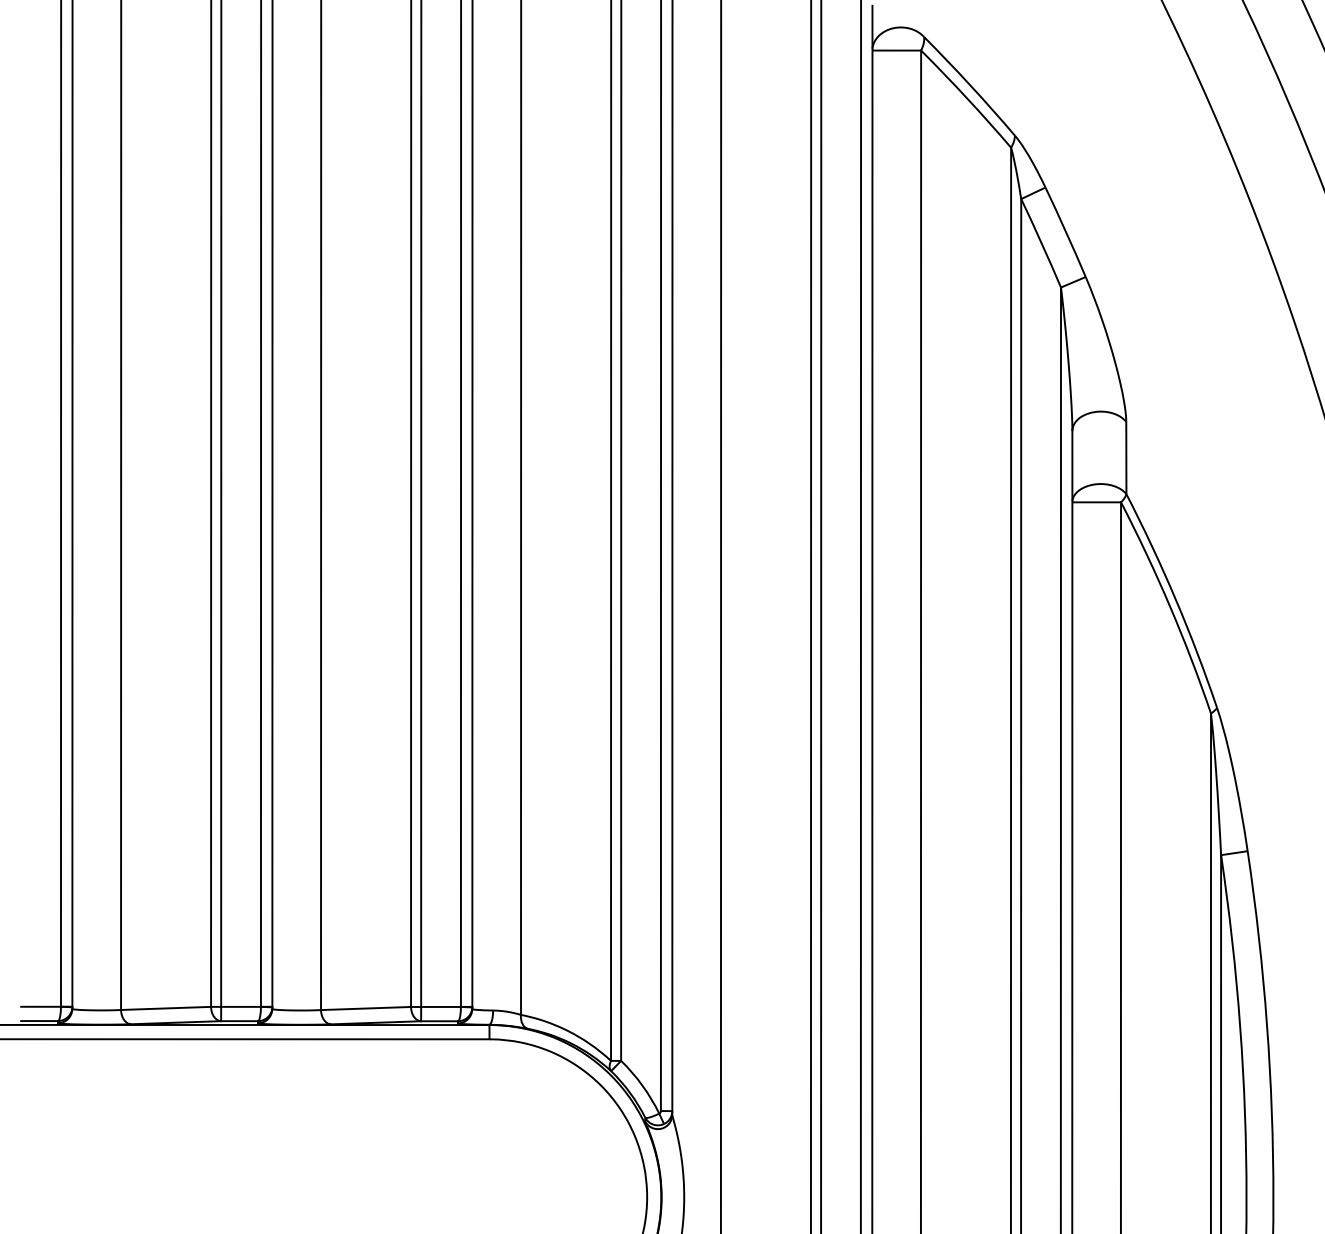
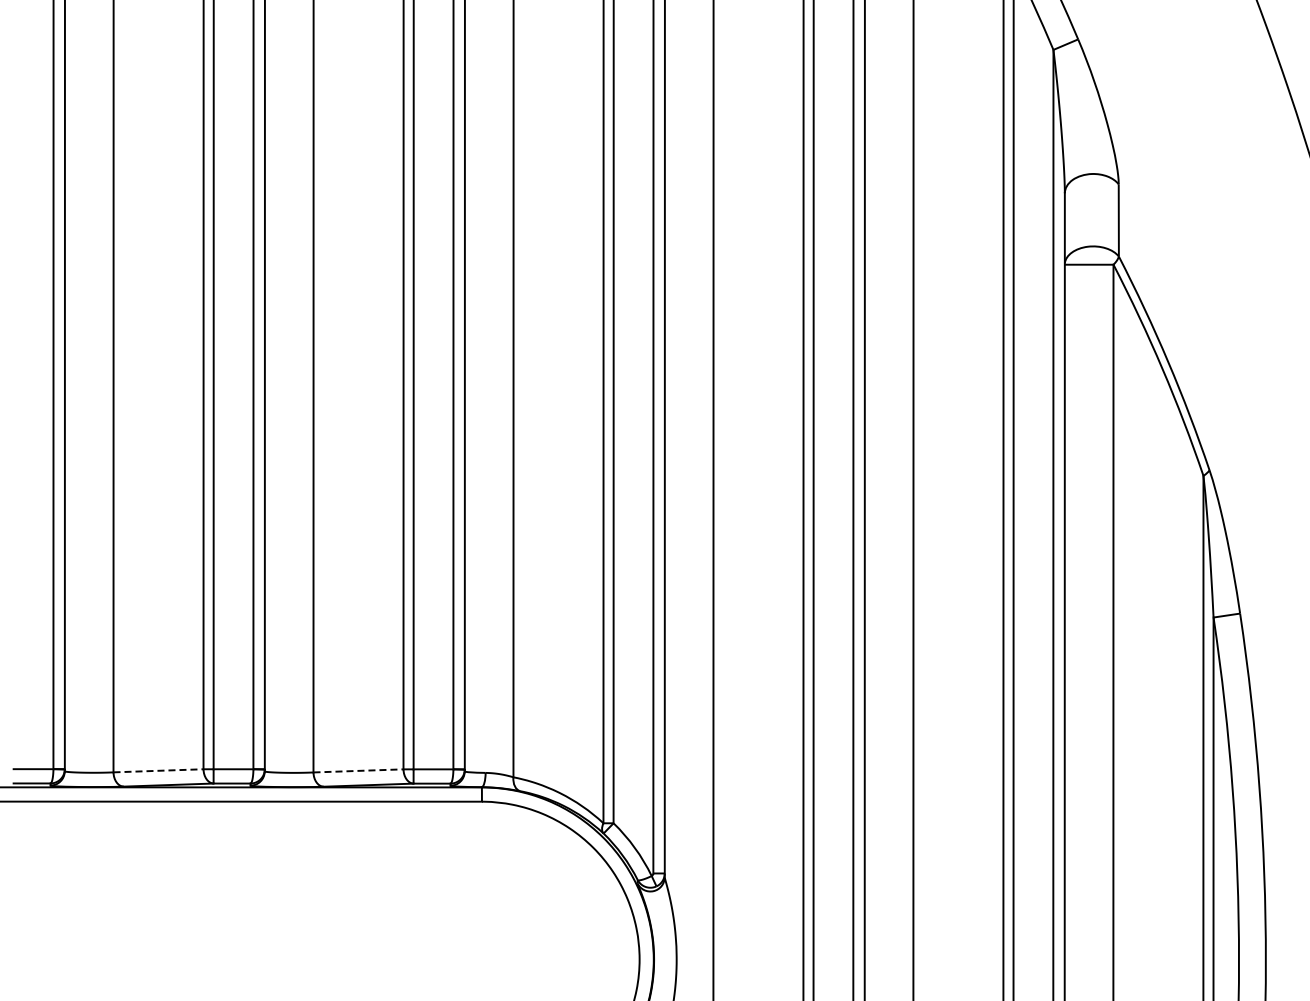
line: (166, 1008) -> (158, 770), solid -> dashed
line: (366, 1008) -> (358, 770), solid -> dashed

